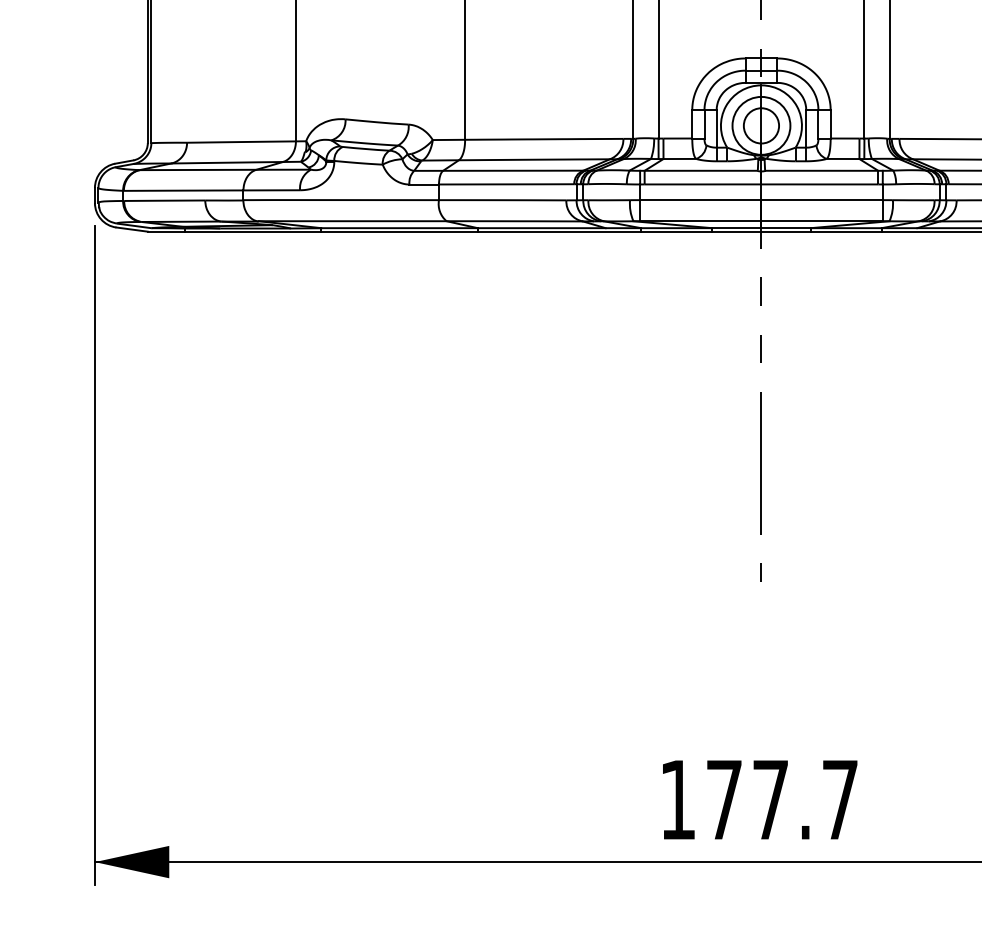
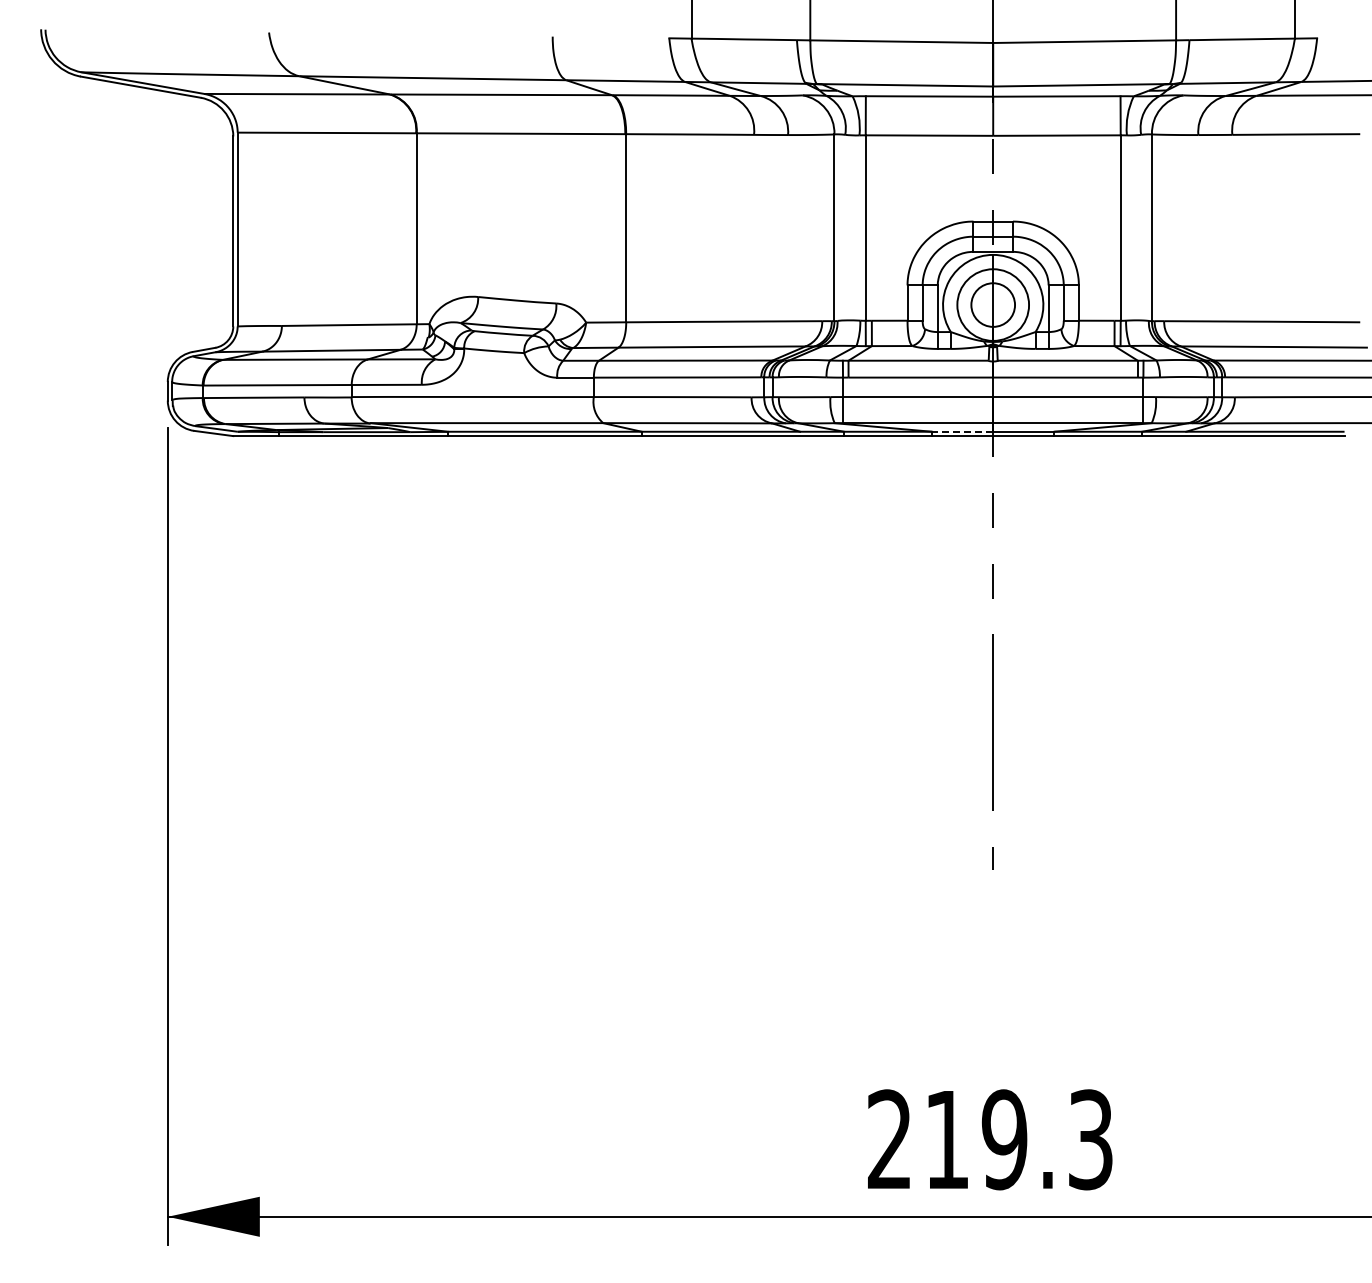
line: (736, 227) -> (962, 431), solid -> dashed
text: (759, 799) -> (990, 1139), 177.7 -> 219.3

